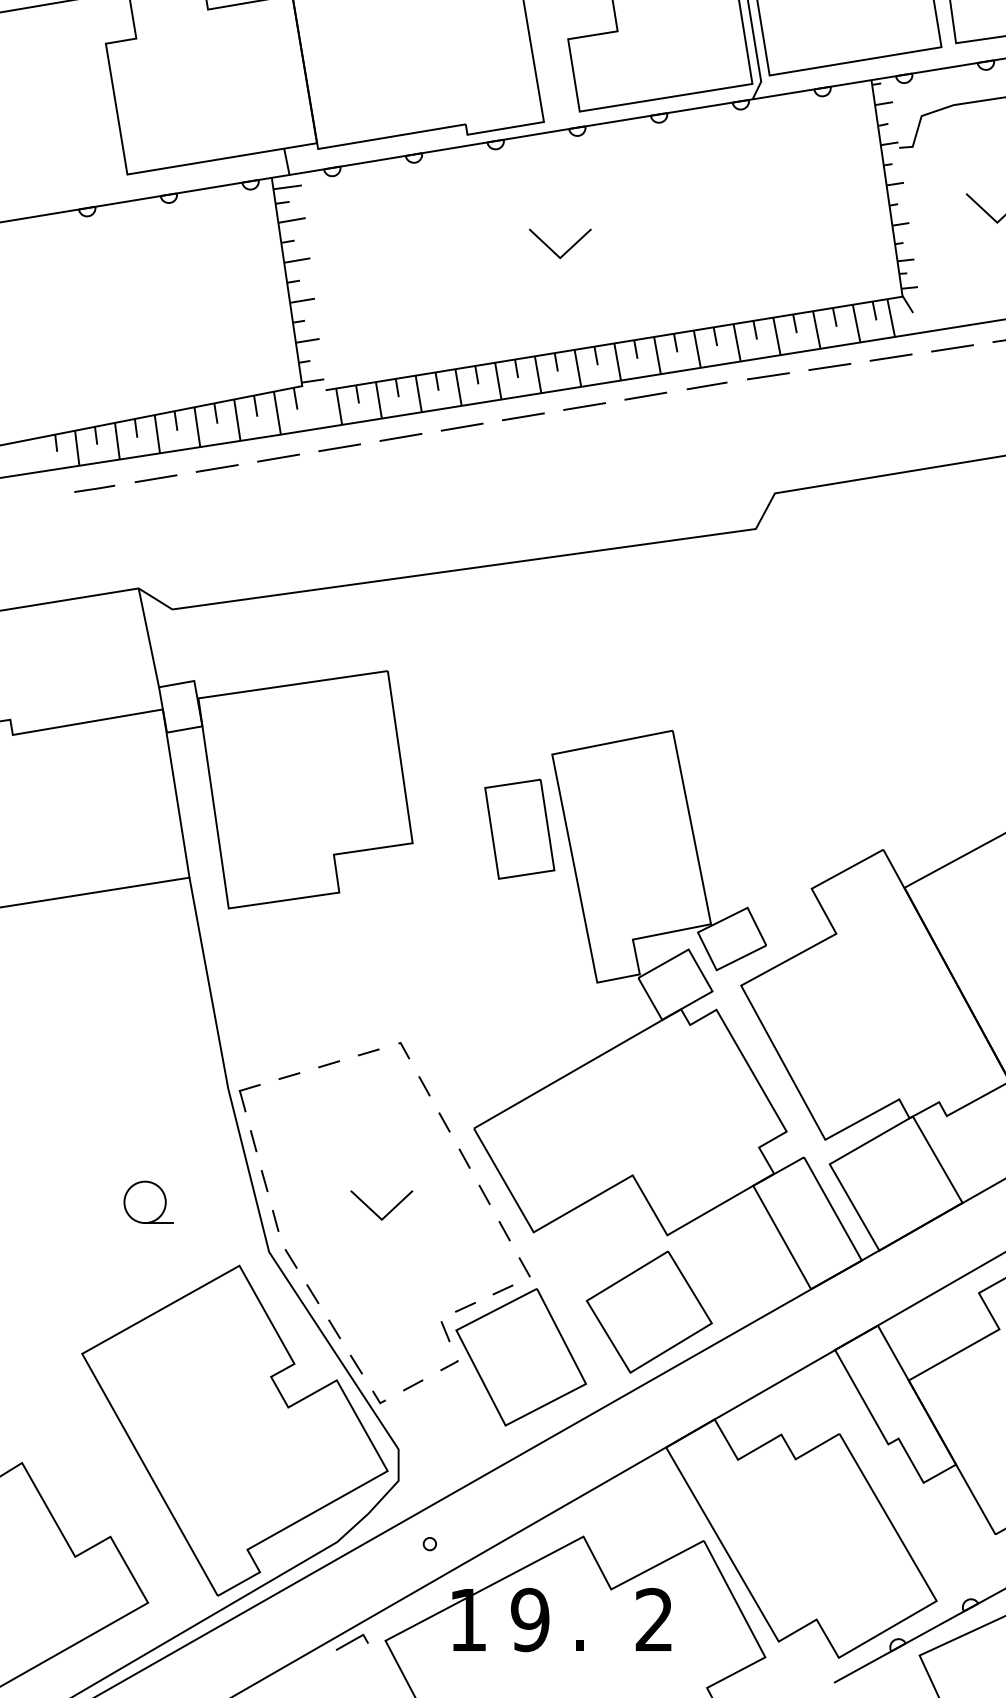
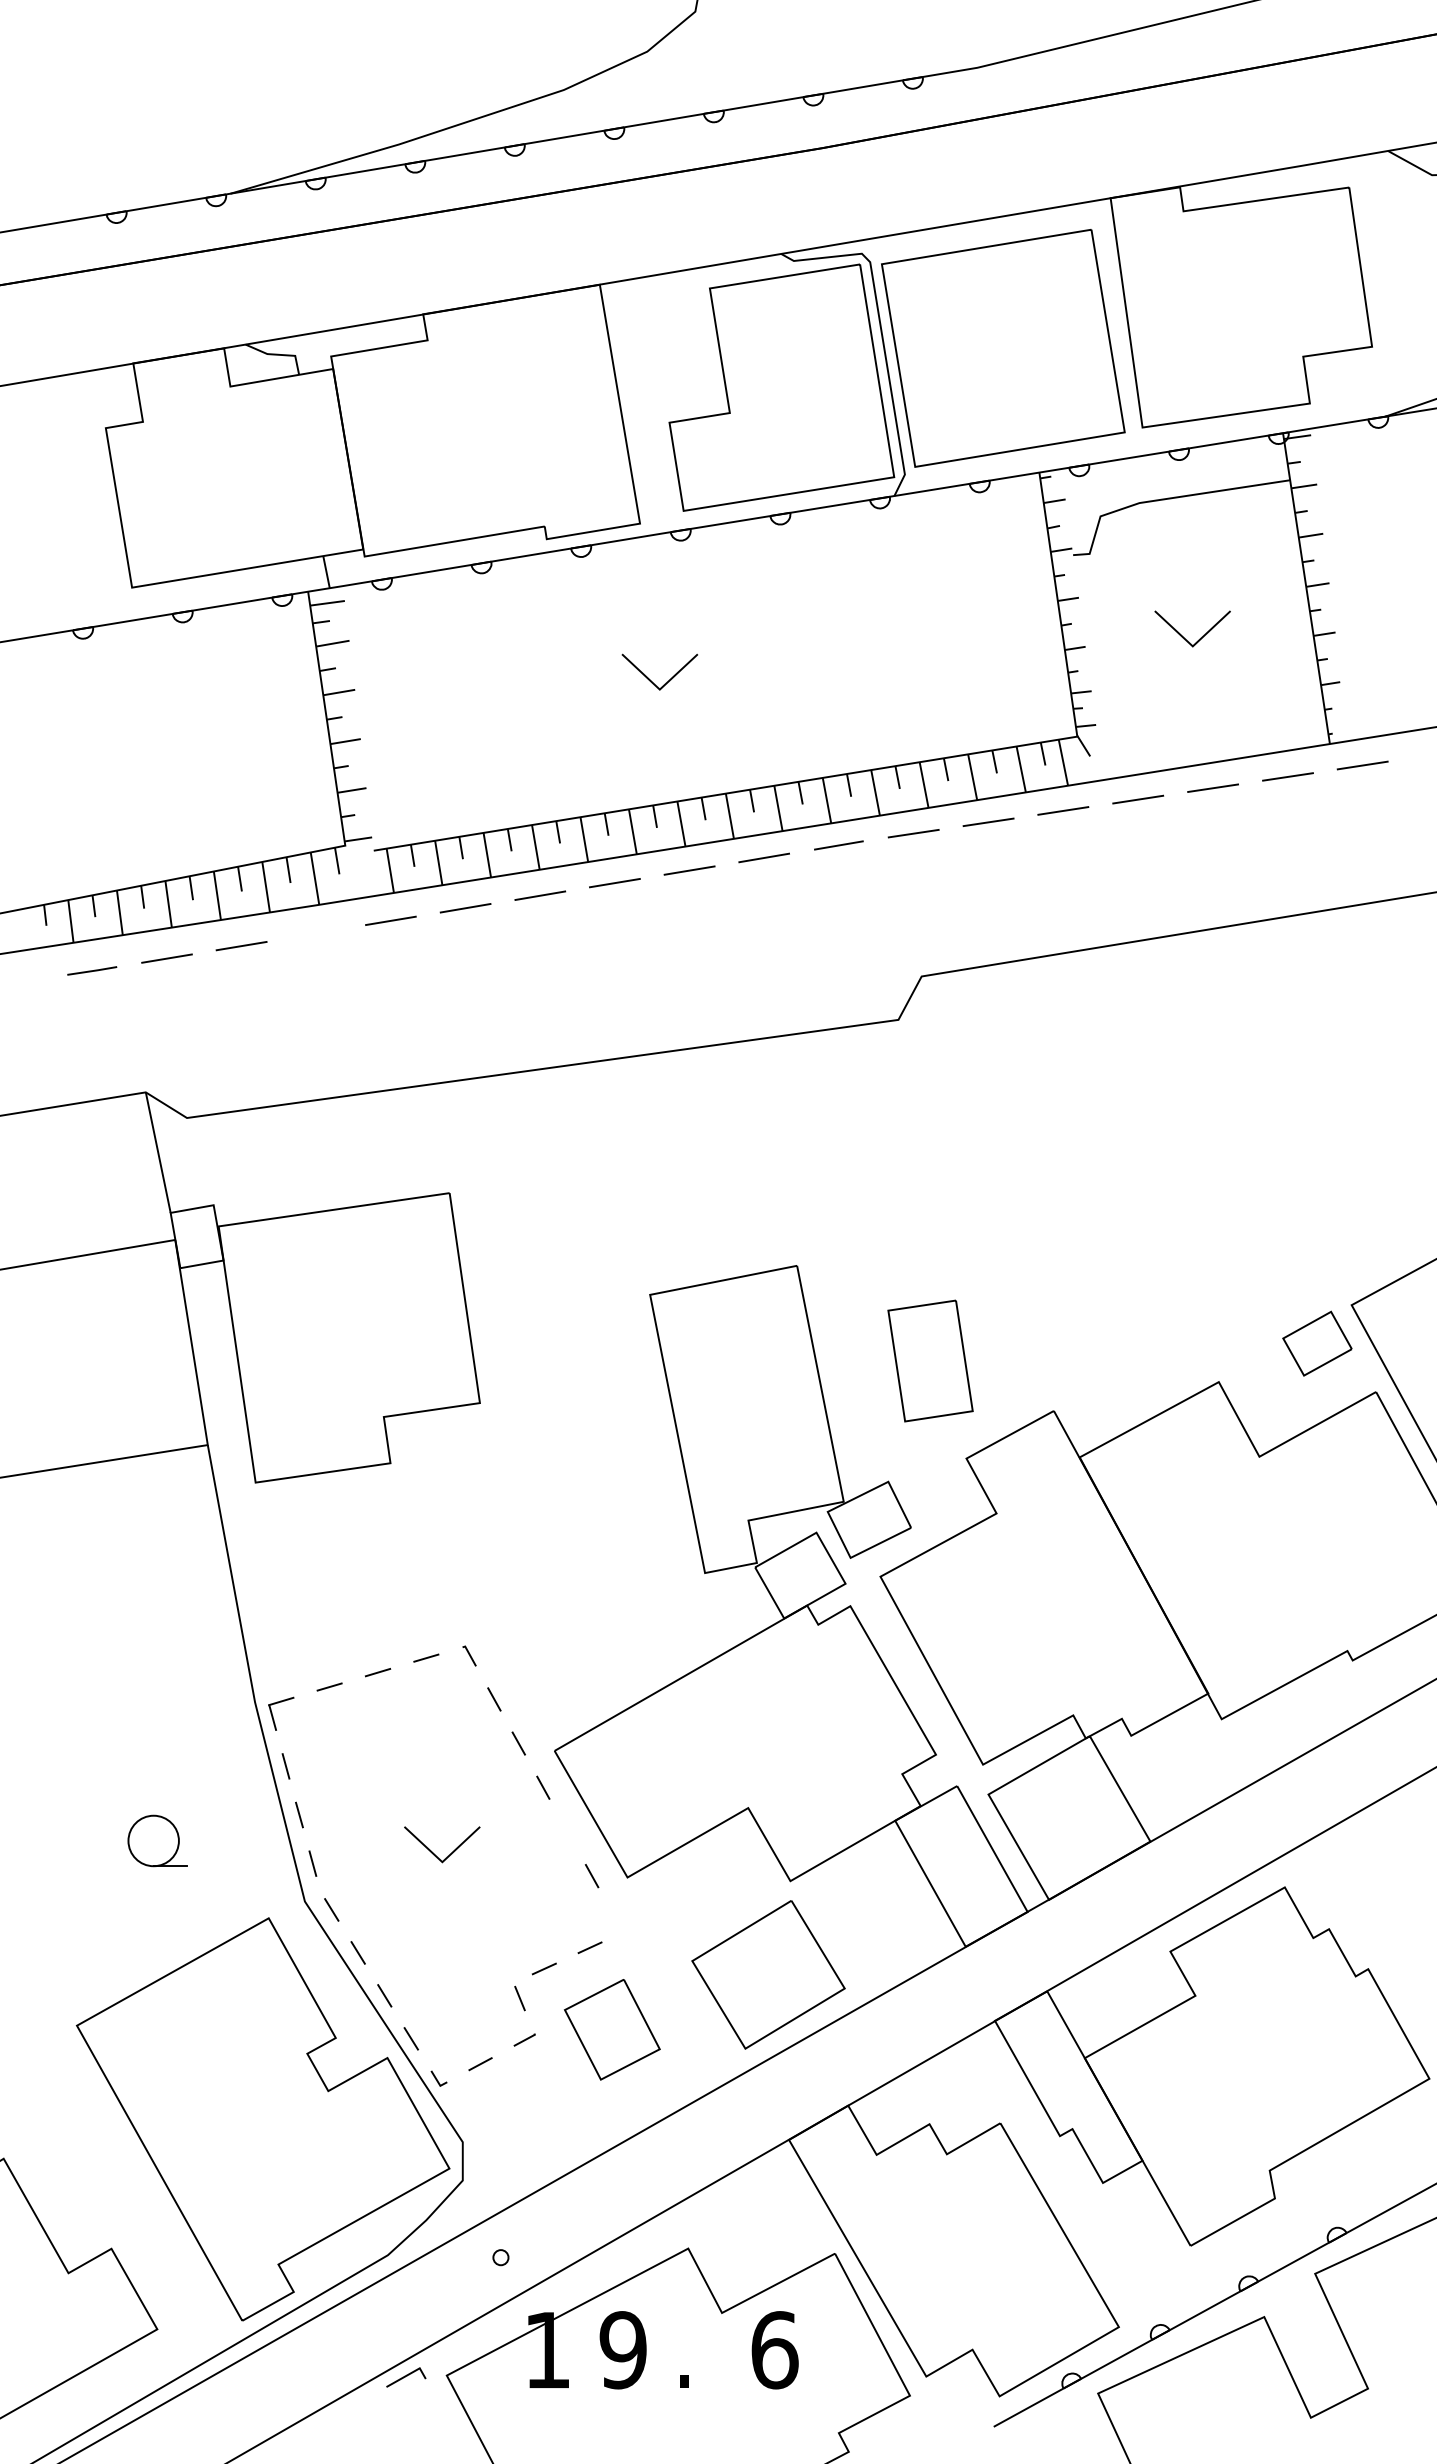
line: (278, 458) -> (316, 933), removed
part: (519, 828) -> (930, 1360), moved
line: (484, 1194) -> (567, 1831), removed
line: (524, 1267) -> (616, 1920), removed
part: (521, 1356) -> (612, 2029), size x0.6
text: (654, 1620) -> (774, 2350), 2 -> 6

